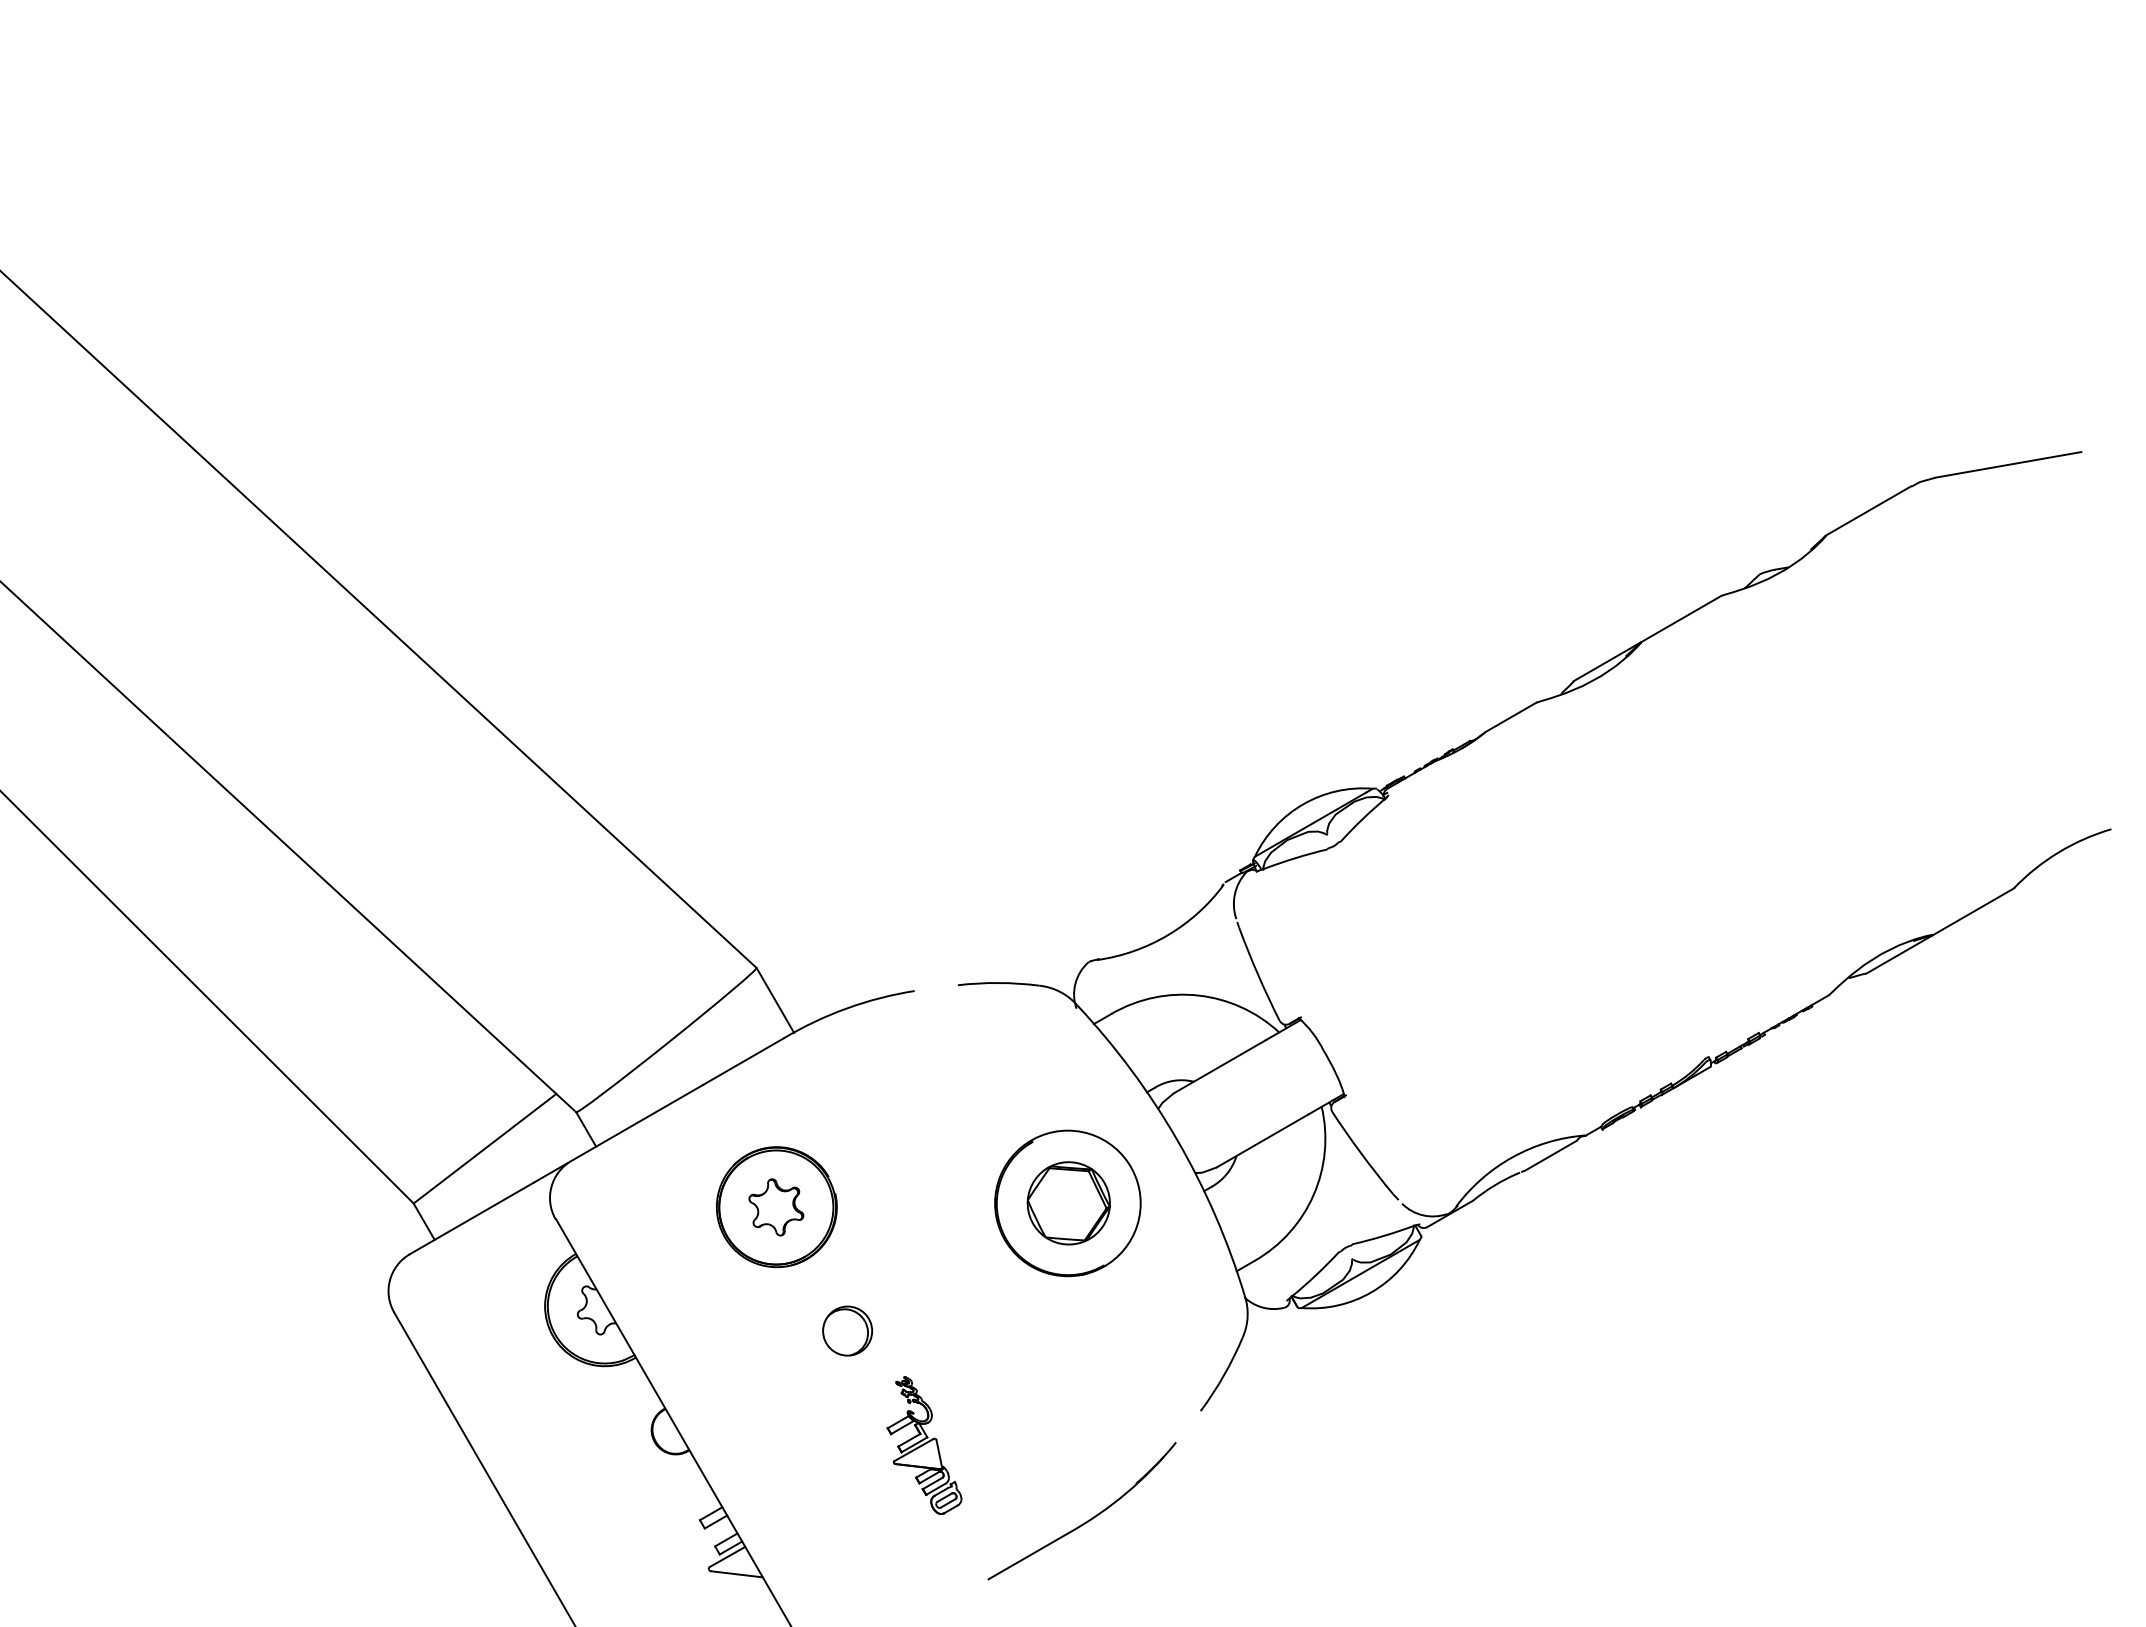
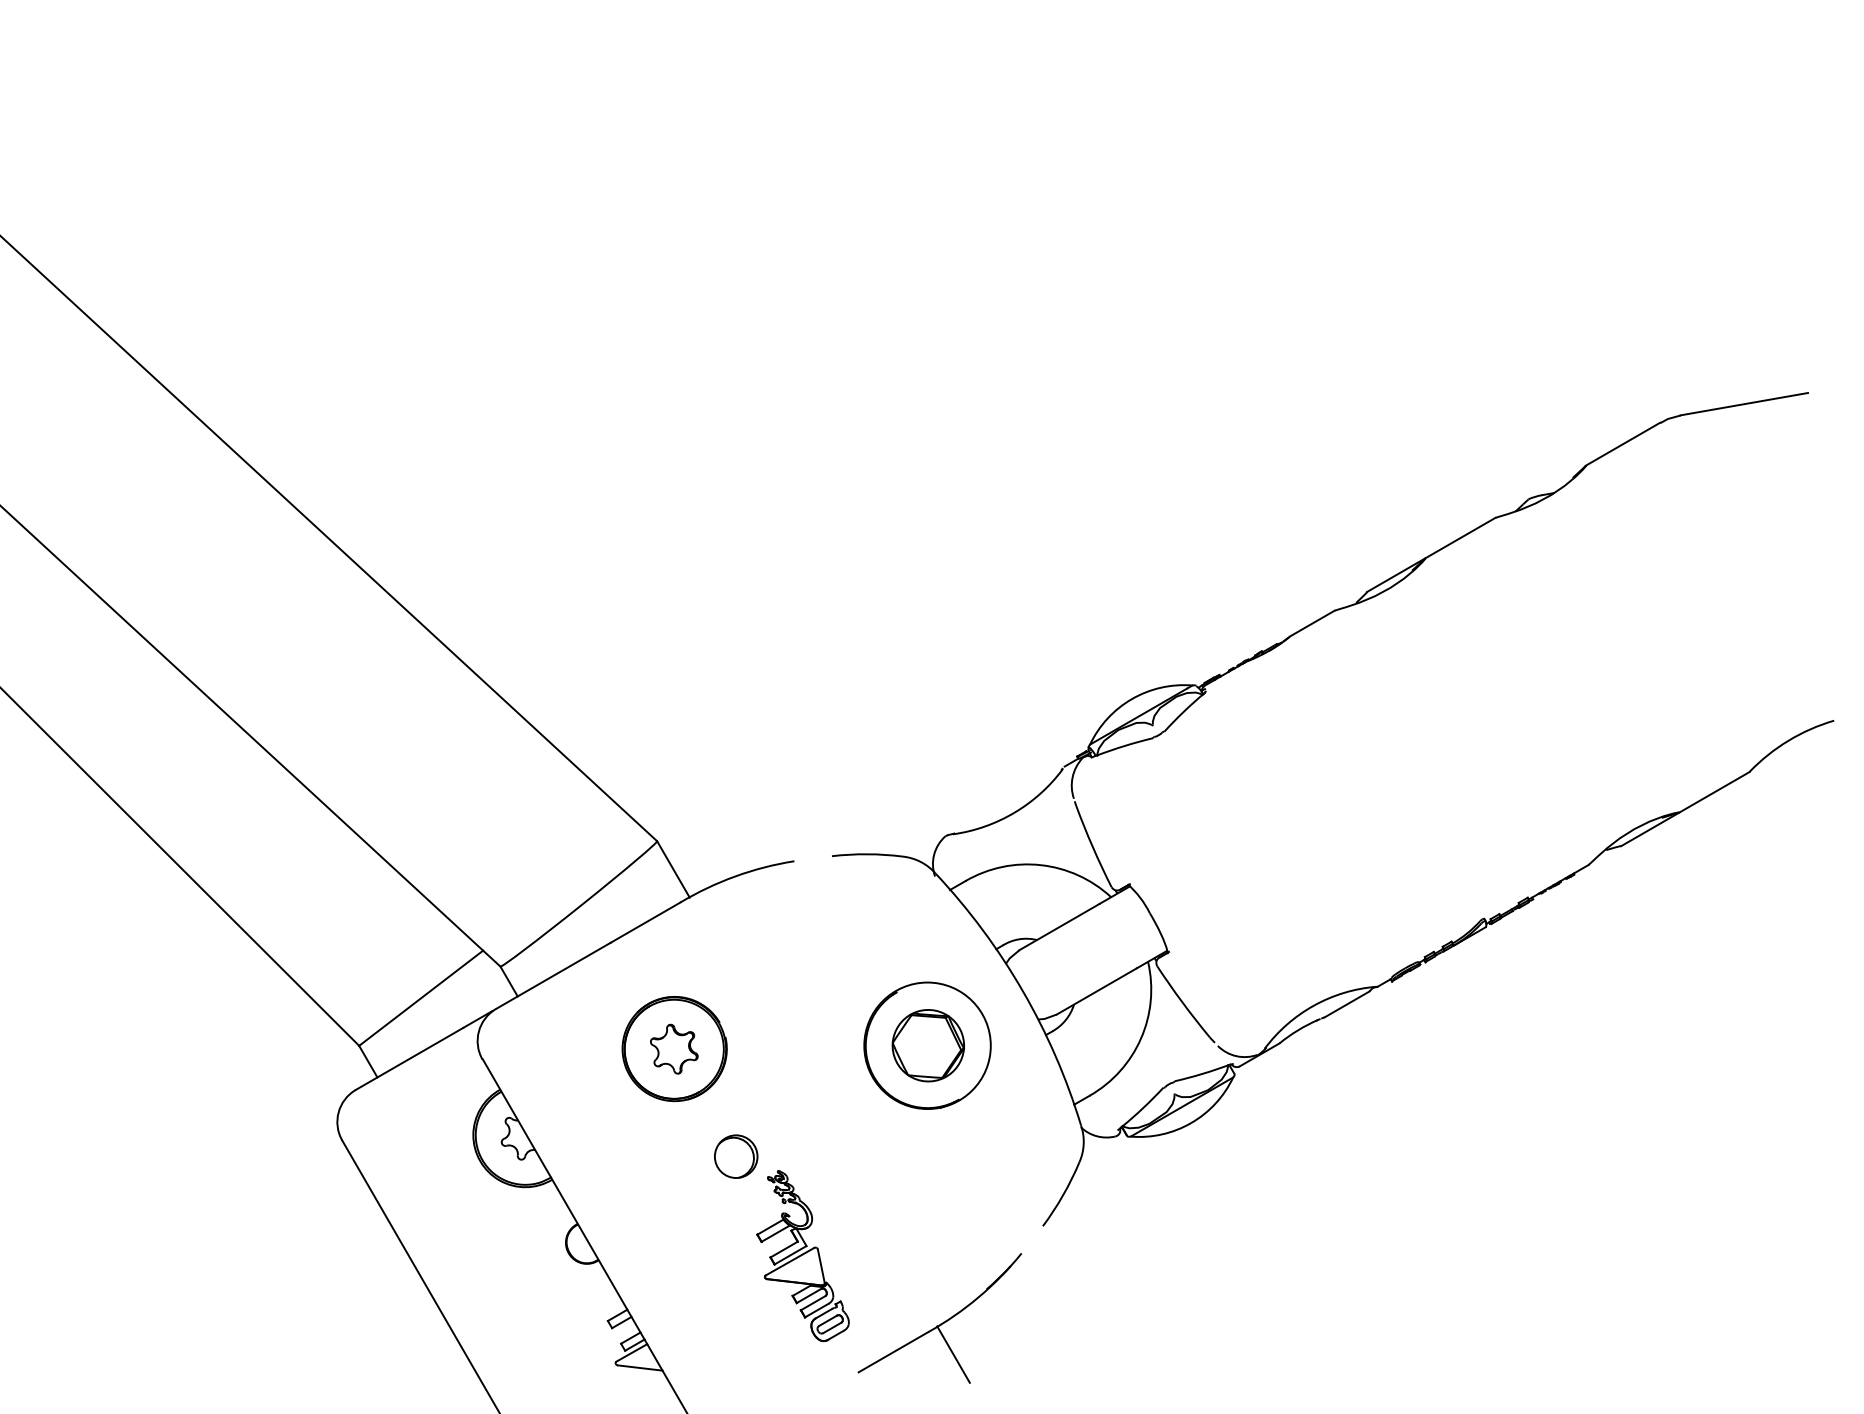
part: (924, 1445) -> (802, 1256), size x1.43
line: (1097, 1558) -> (953, 1354), added

